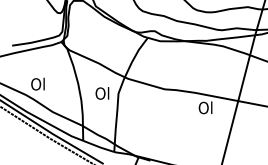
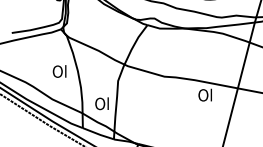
text: (37, 83) -> (59, 70), moved
text: (102, 93) -> (102, 103), moved

